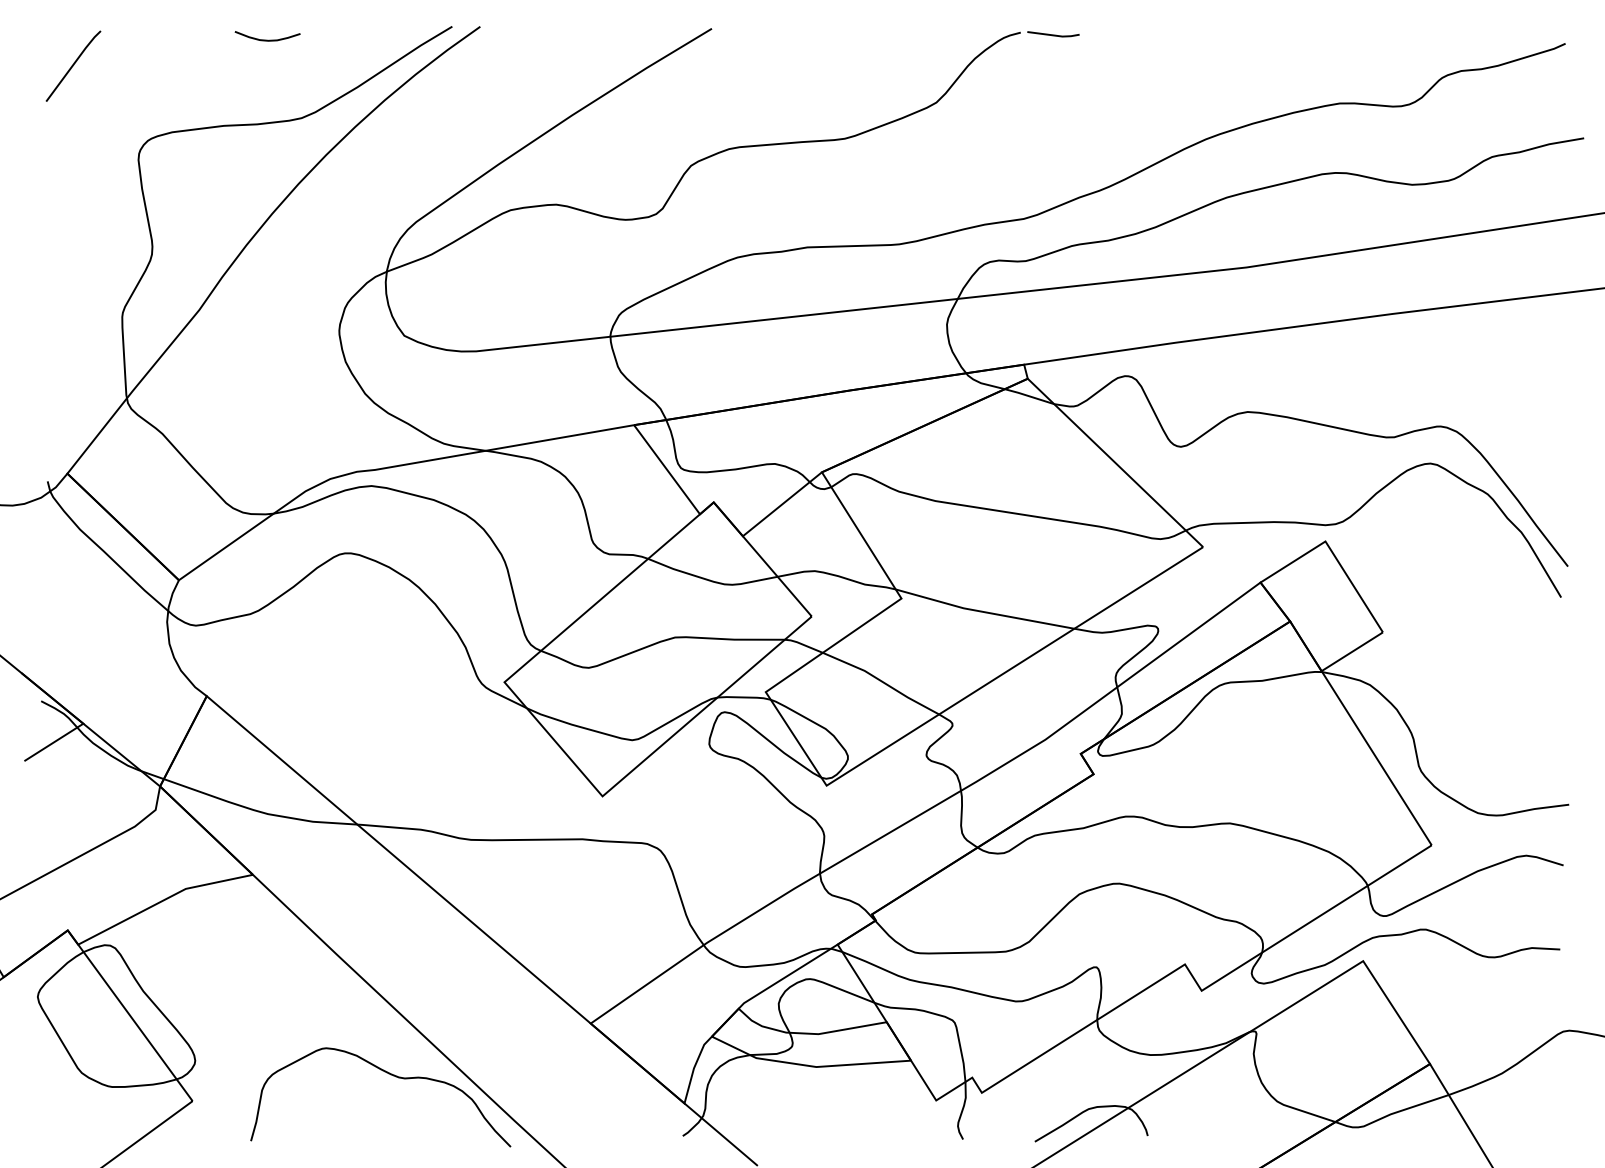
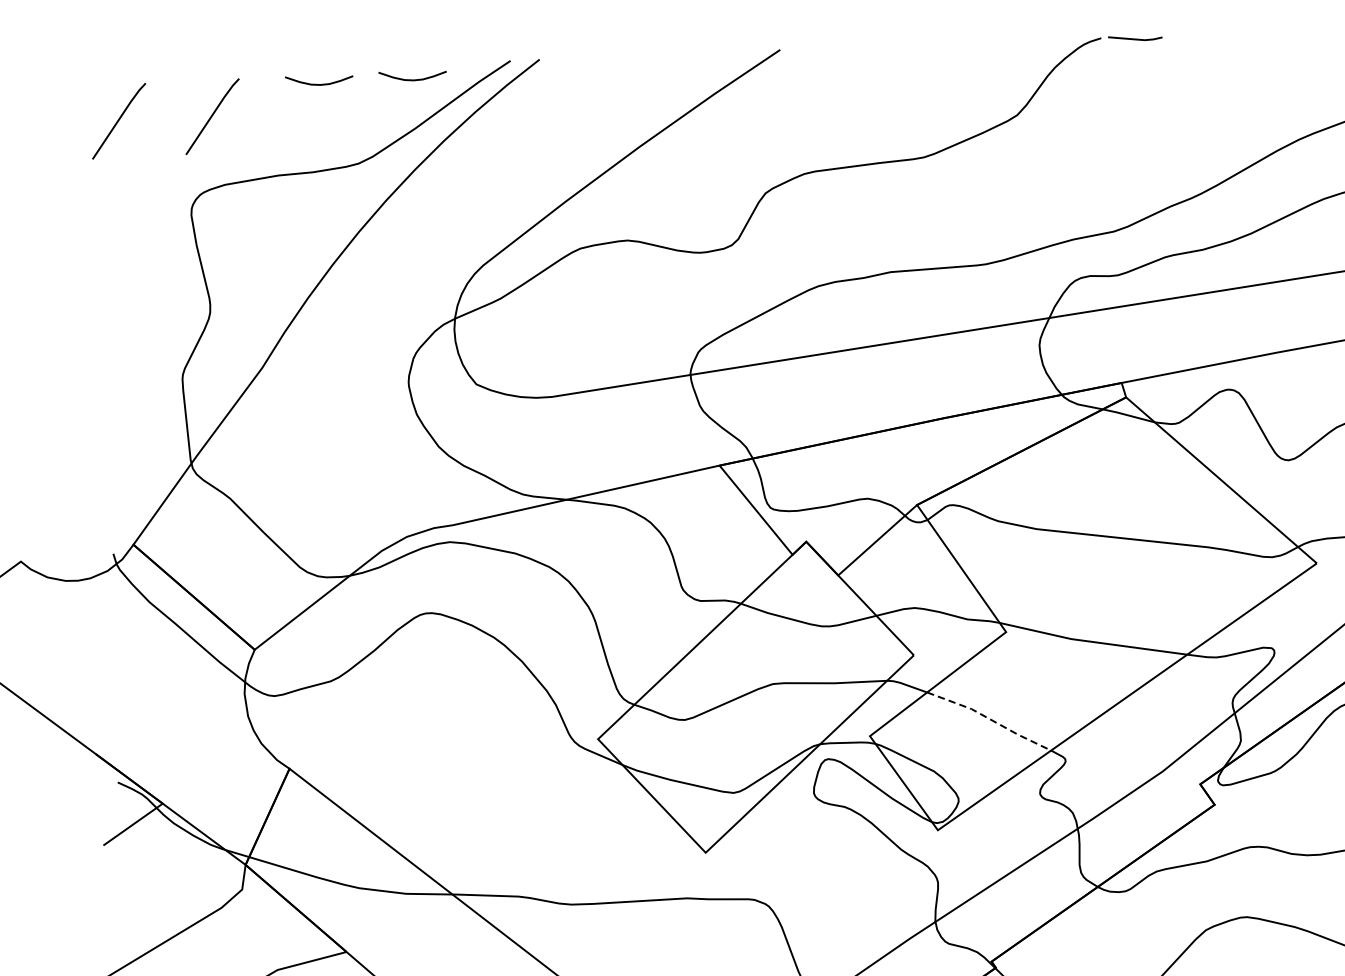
curve: (357, 39) -> (412, 79), added
line: (163, 65) -> (212, 115), added
line: (882, 681) -> (990, 719), solid -> dashed

